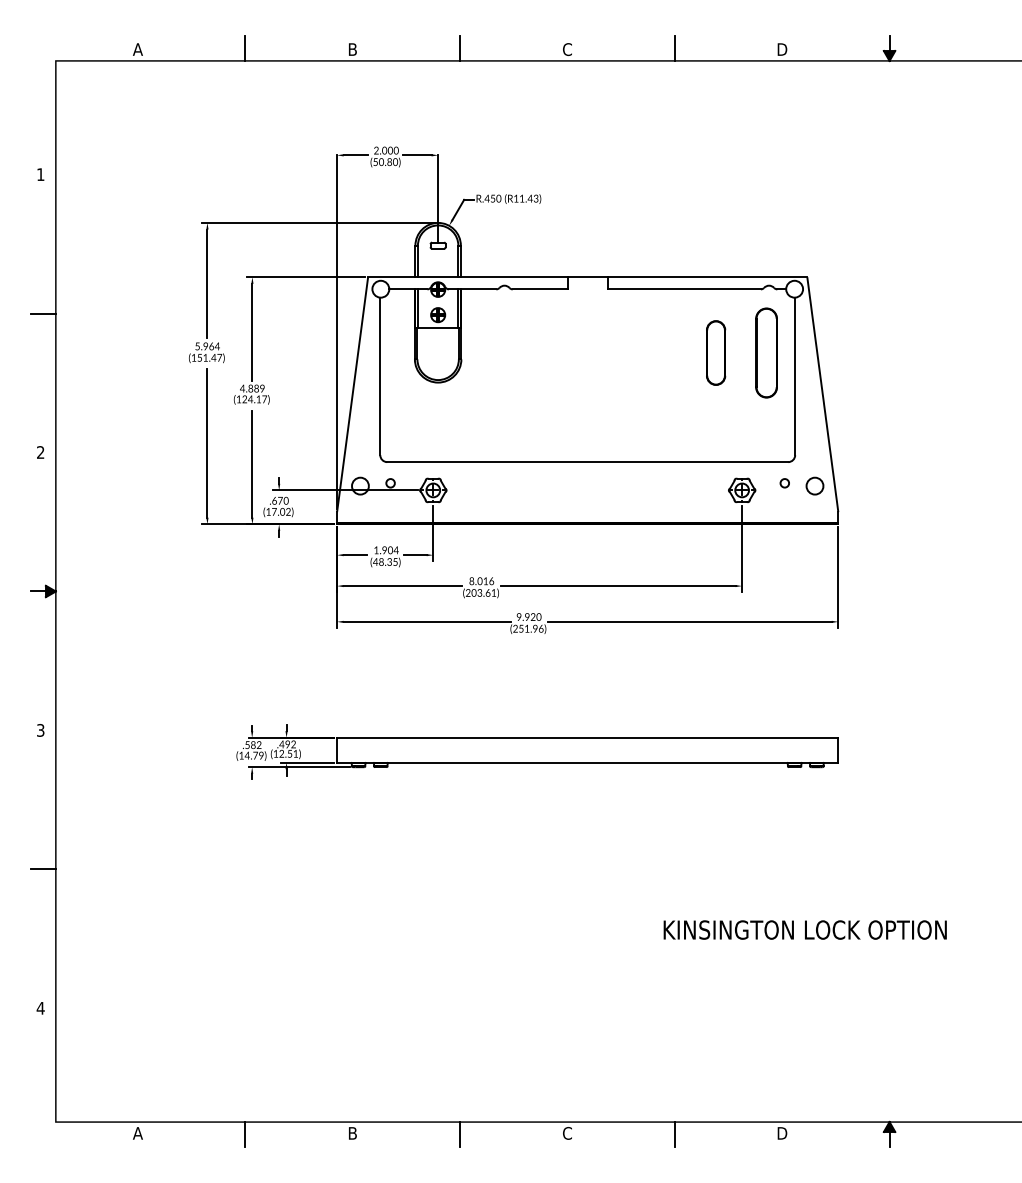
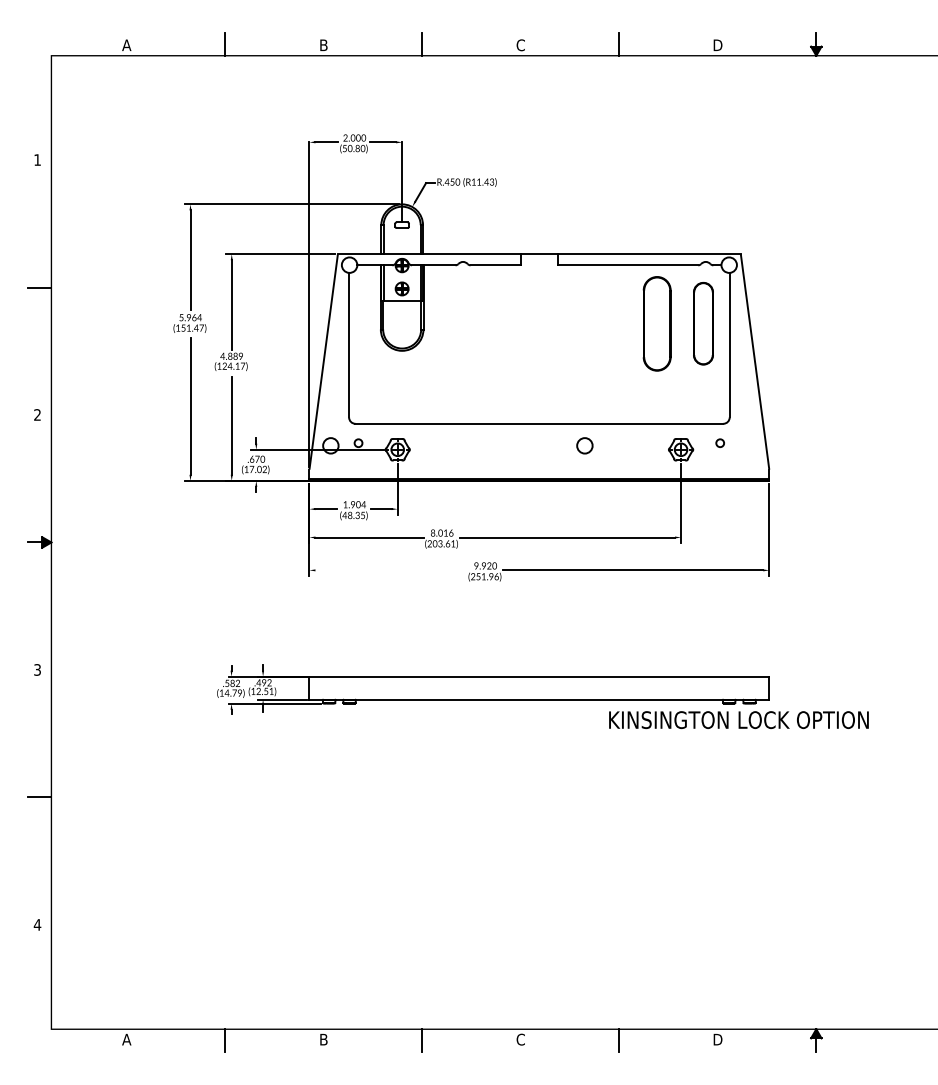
part: (715, 352) -> (656, 323), size x1.6
circle: (814, 485) -> (584, 445), moved
line: (426, 622) -> (391, 570), removed
text: (804, 930) -> (738, 720), moved

